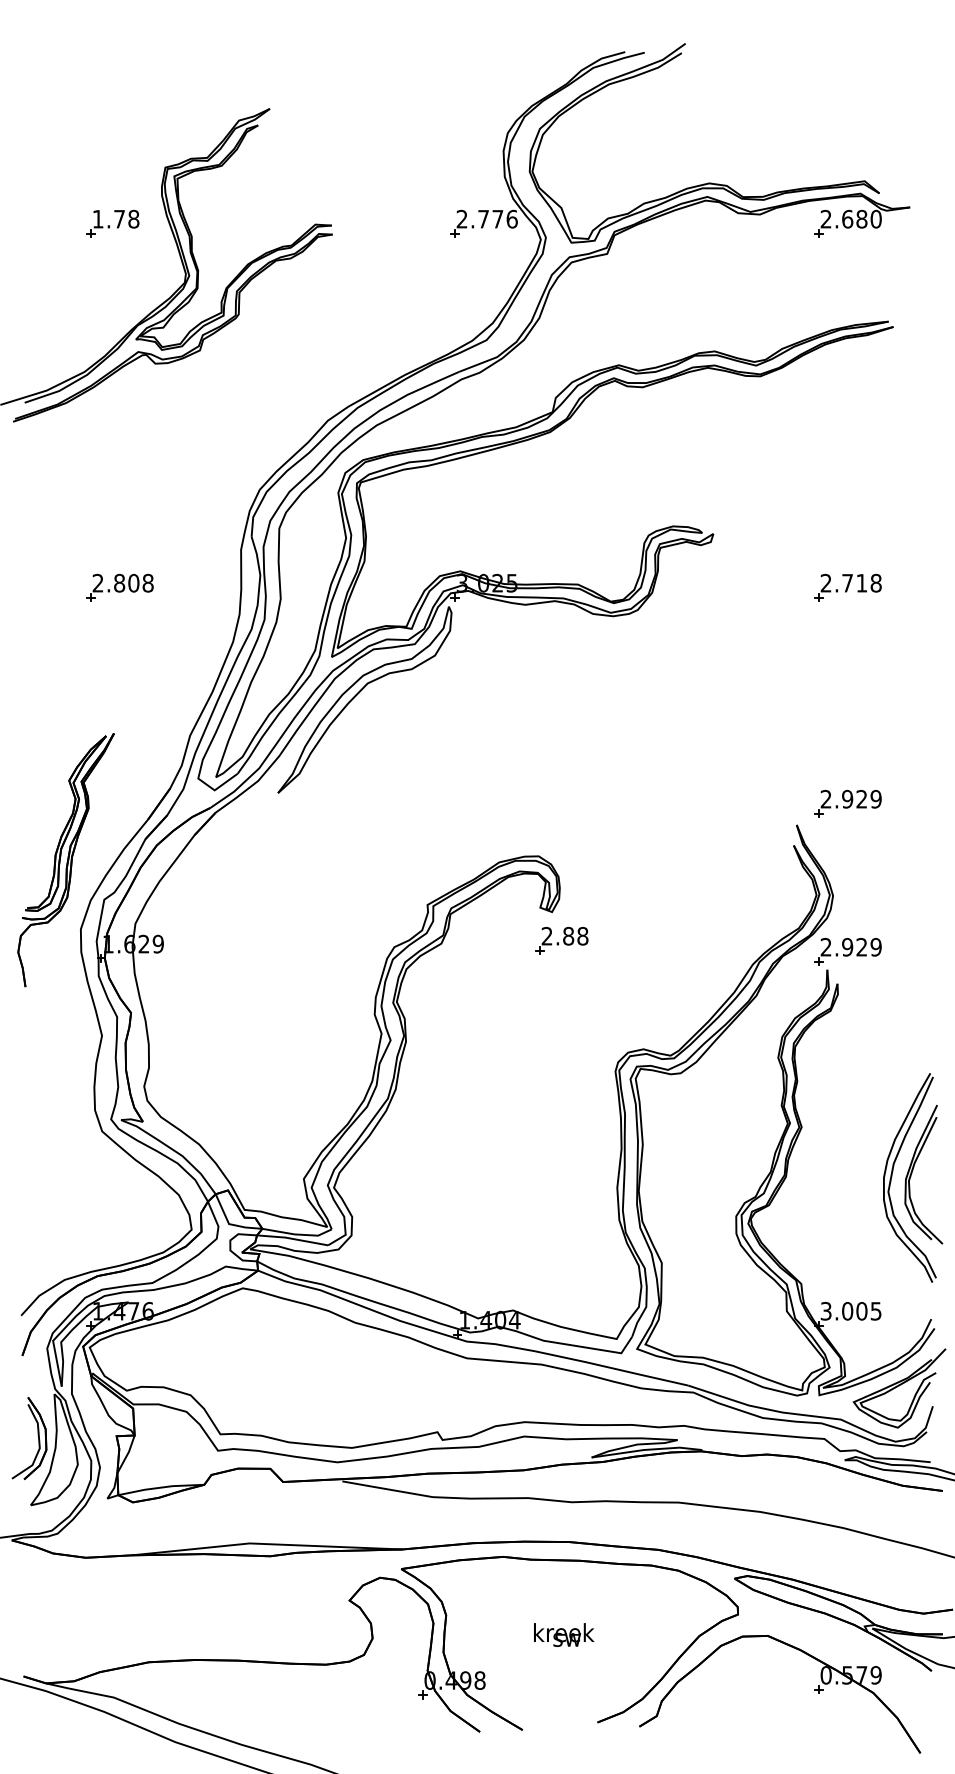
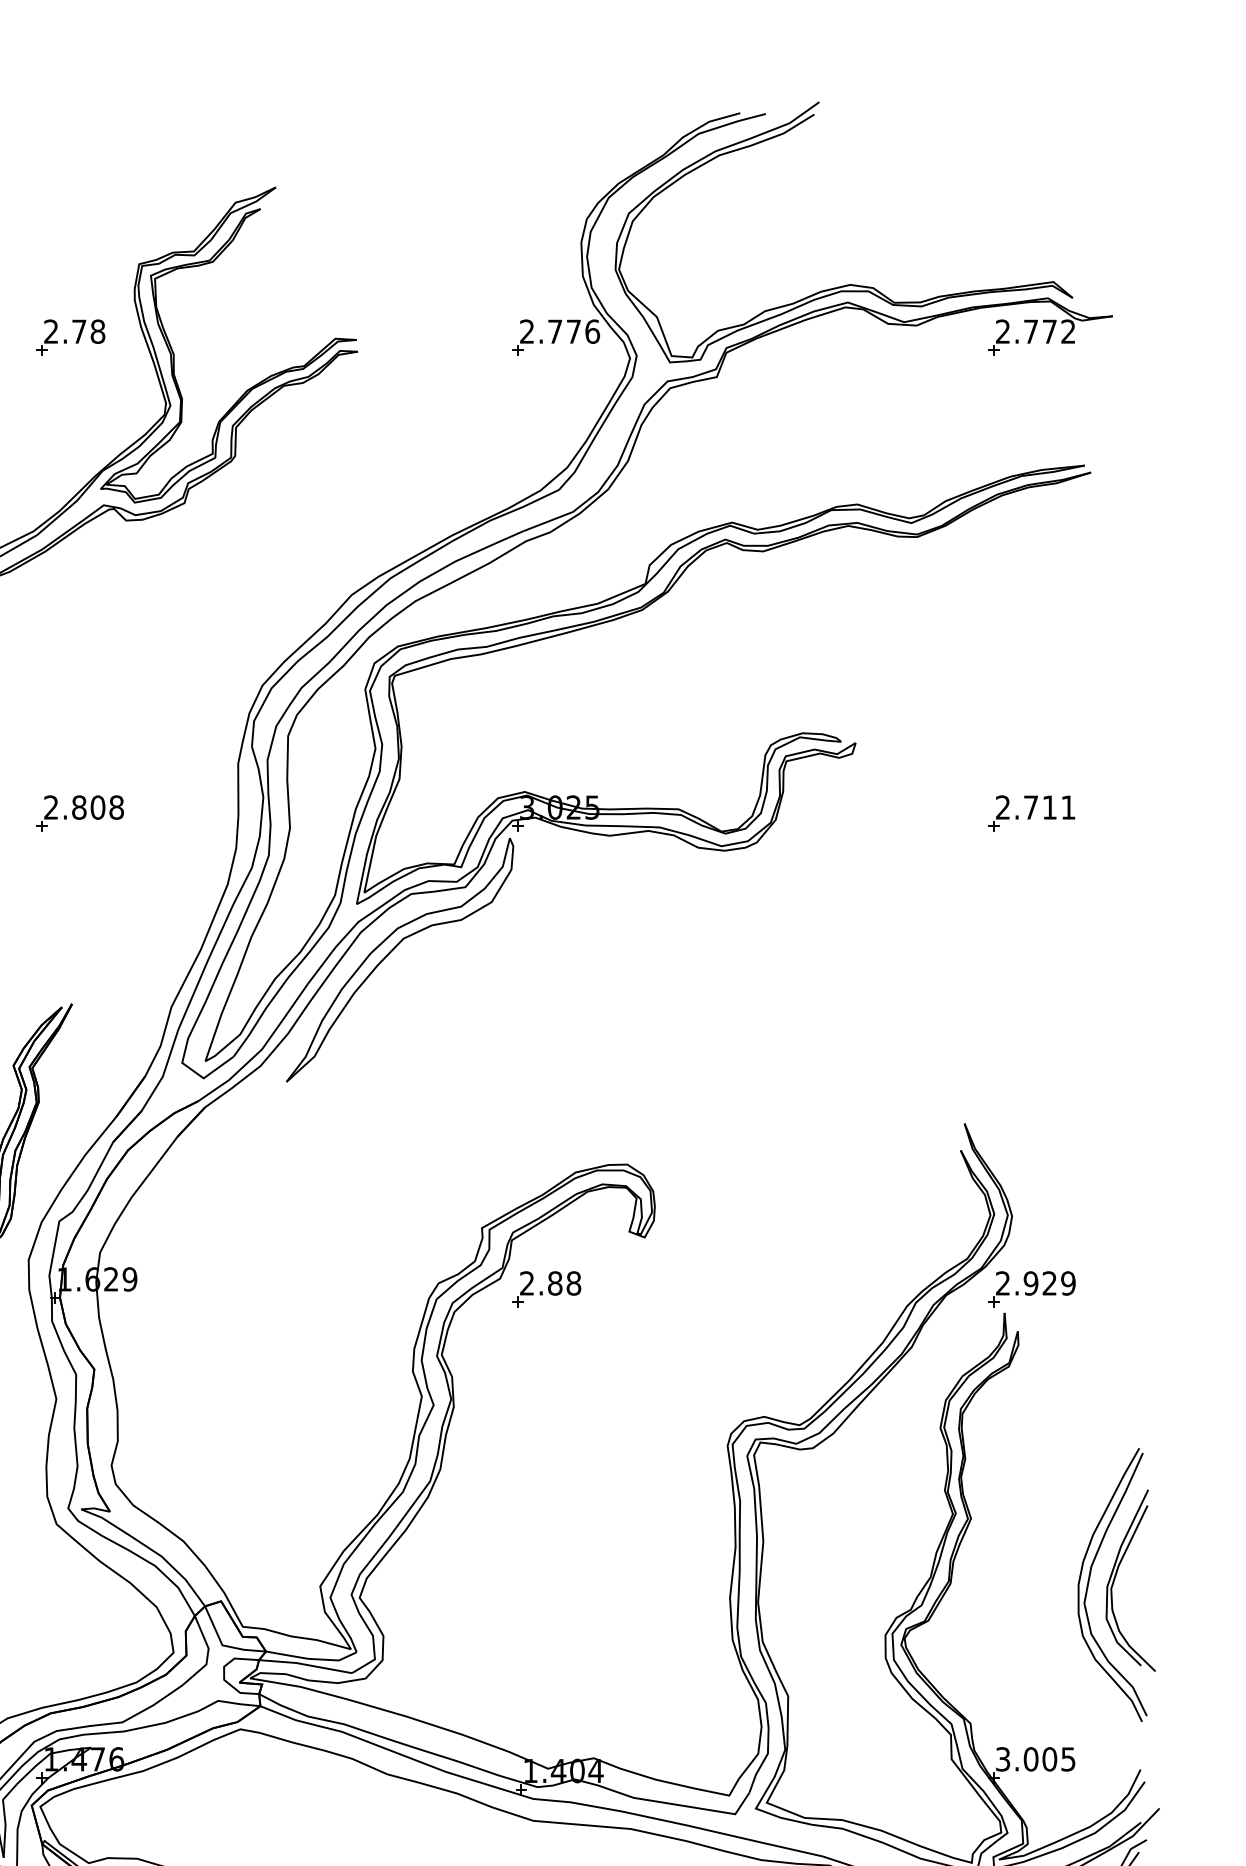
text: (97, 218) -> (50, 330), 1.78 -> 2.78
text: (861, 218) -> (1049, 330), 2.680 -> 2.772
text: (875, 582) -> (1067, 806), 2.718 -> 2.711
part: (847, 803) -> (1030, 1095), removed
part: (561, 940) -> (545, 1288), moved

